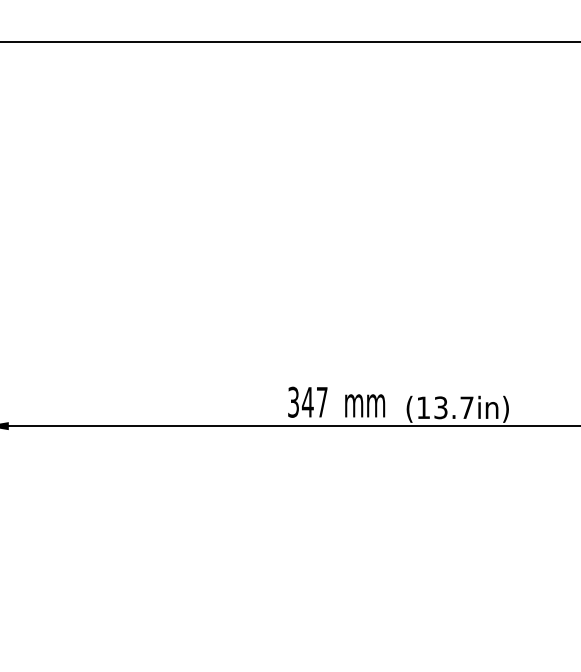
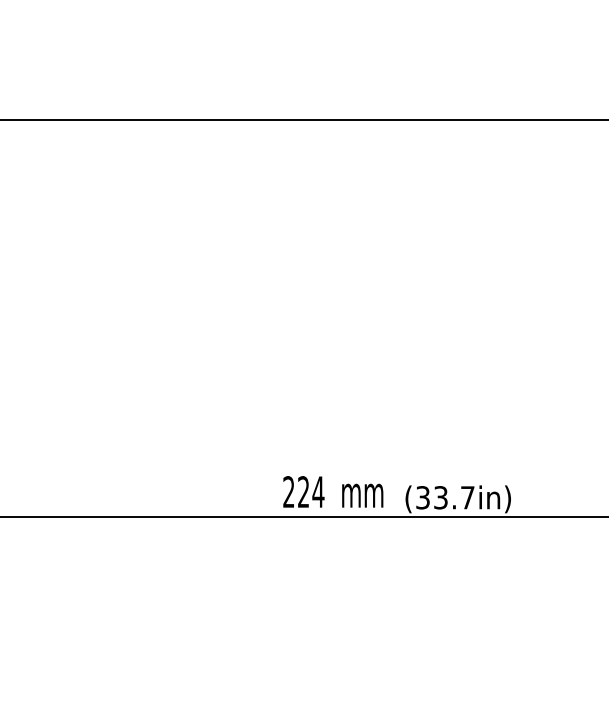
text: (307, 402) -> (303, 492), 347 -> 224
text: (423, 407) -> (422, 497), (13.7in) -> (33.7in)

